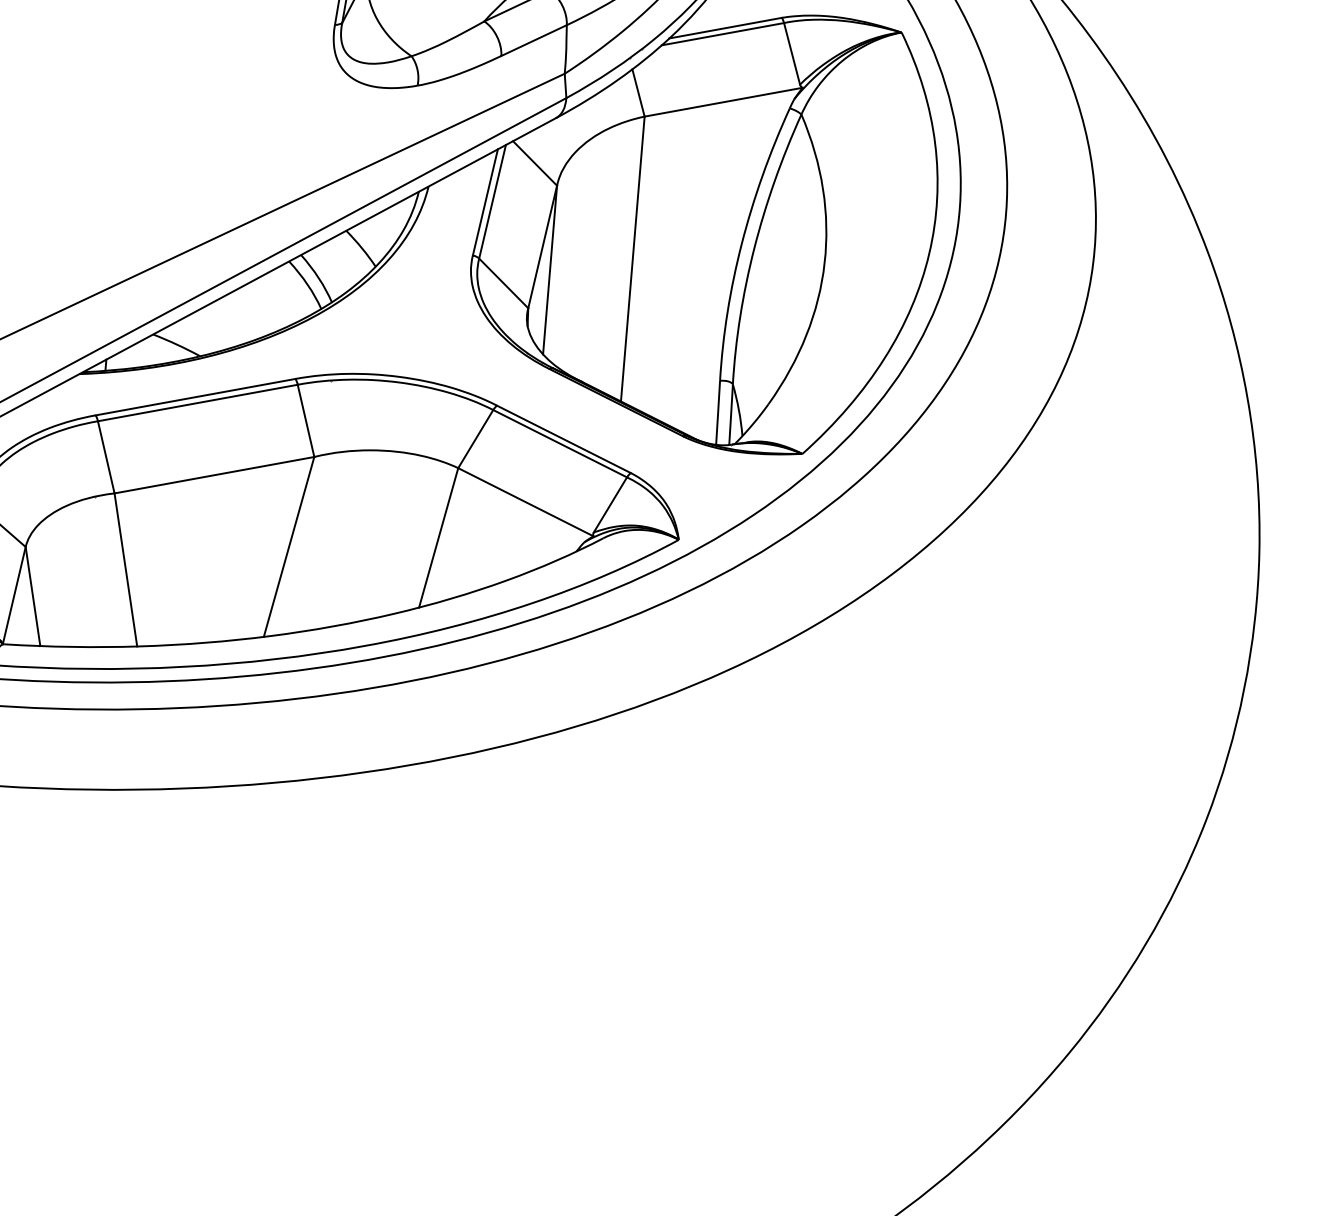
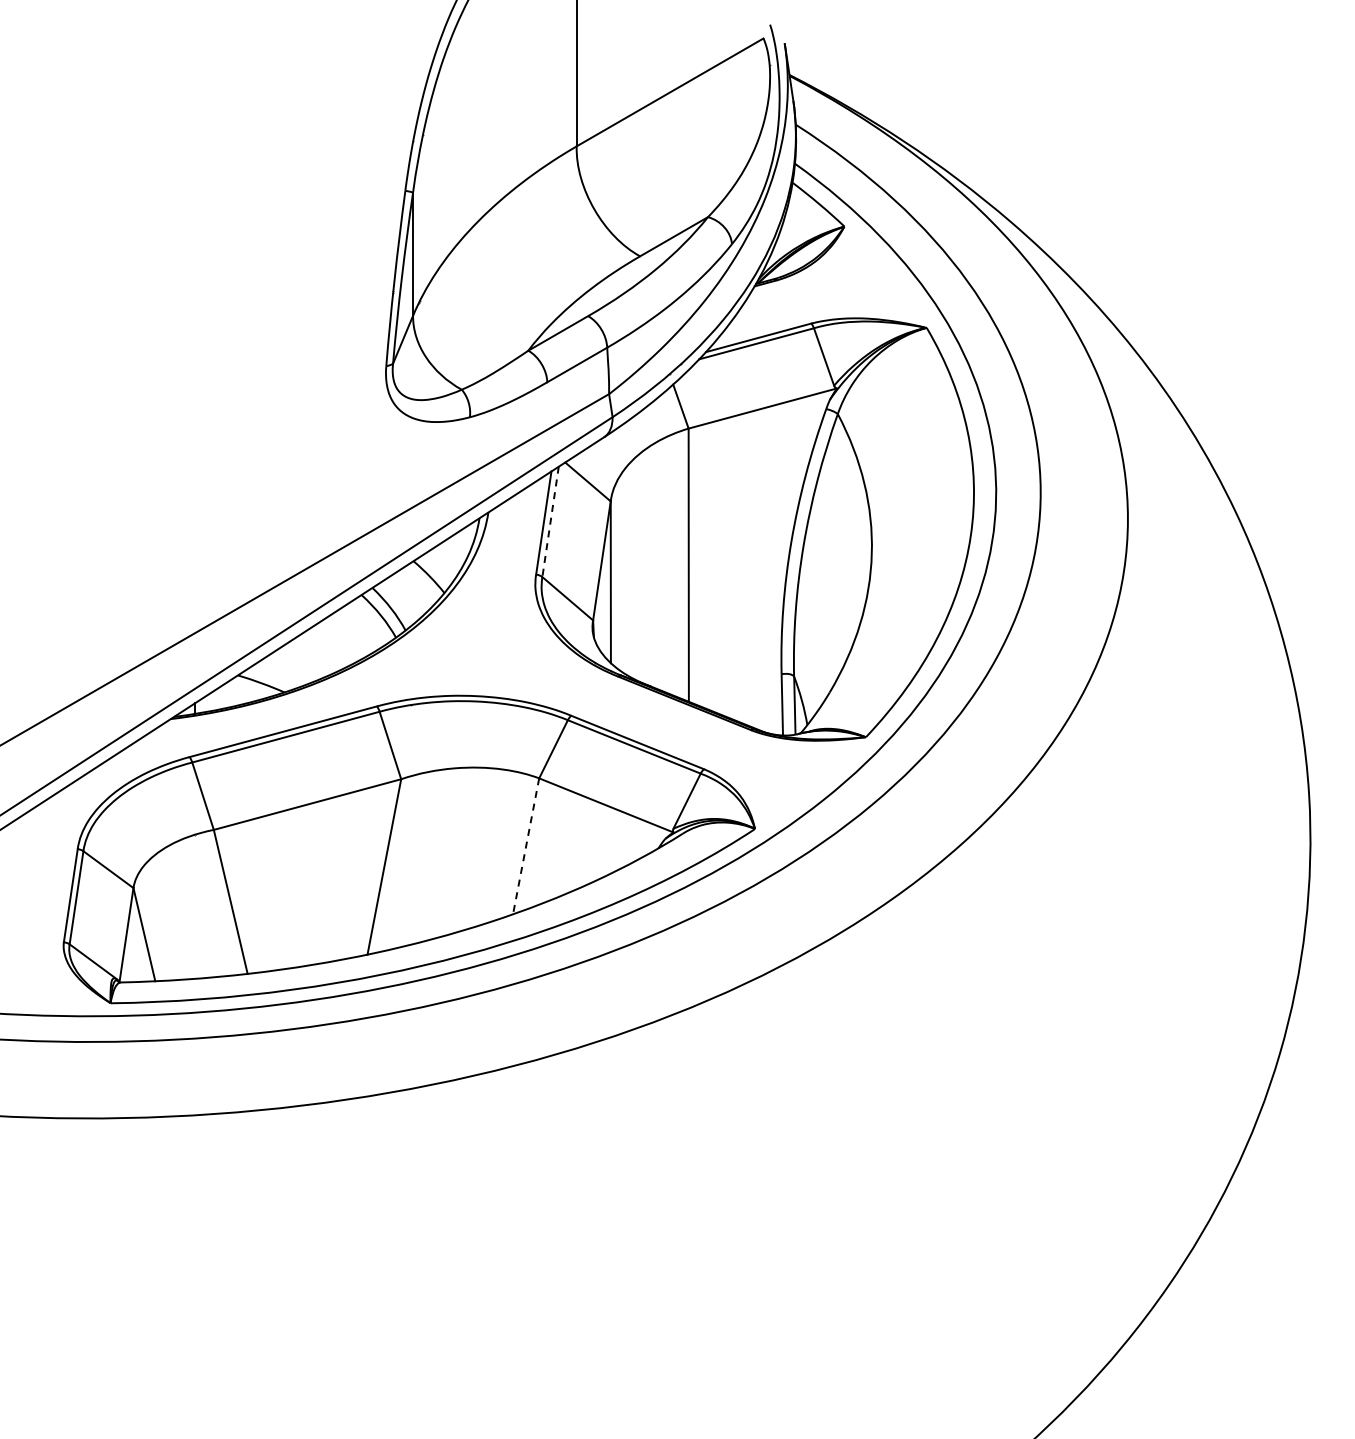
line: (492, 201) -> (550, 521), solid -> dashed
line: (439, 538) -> (526, 846), solid -> dashed

